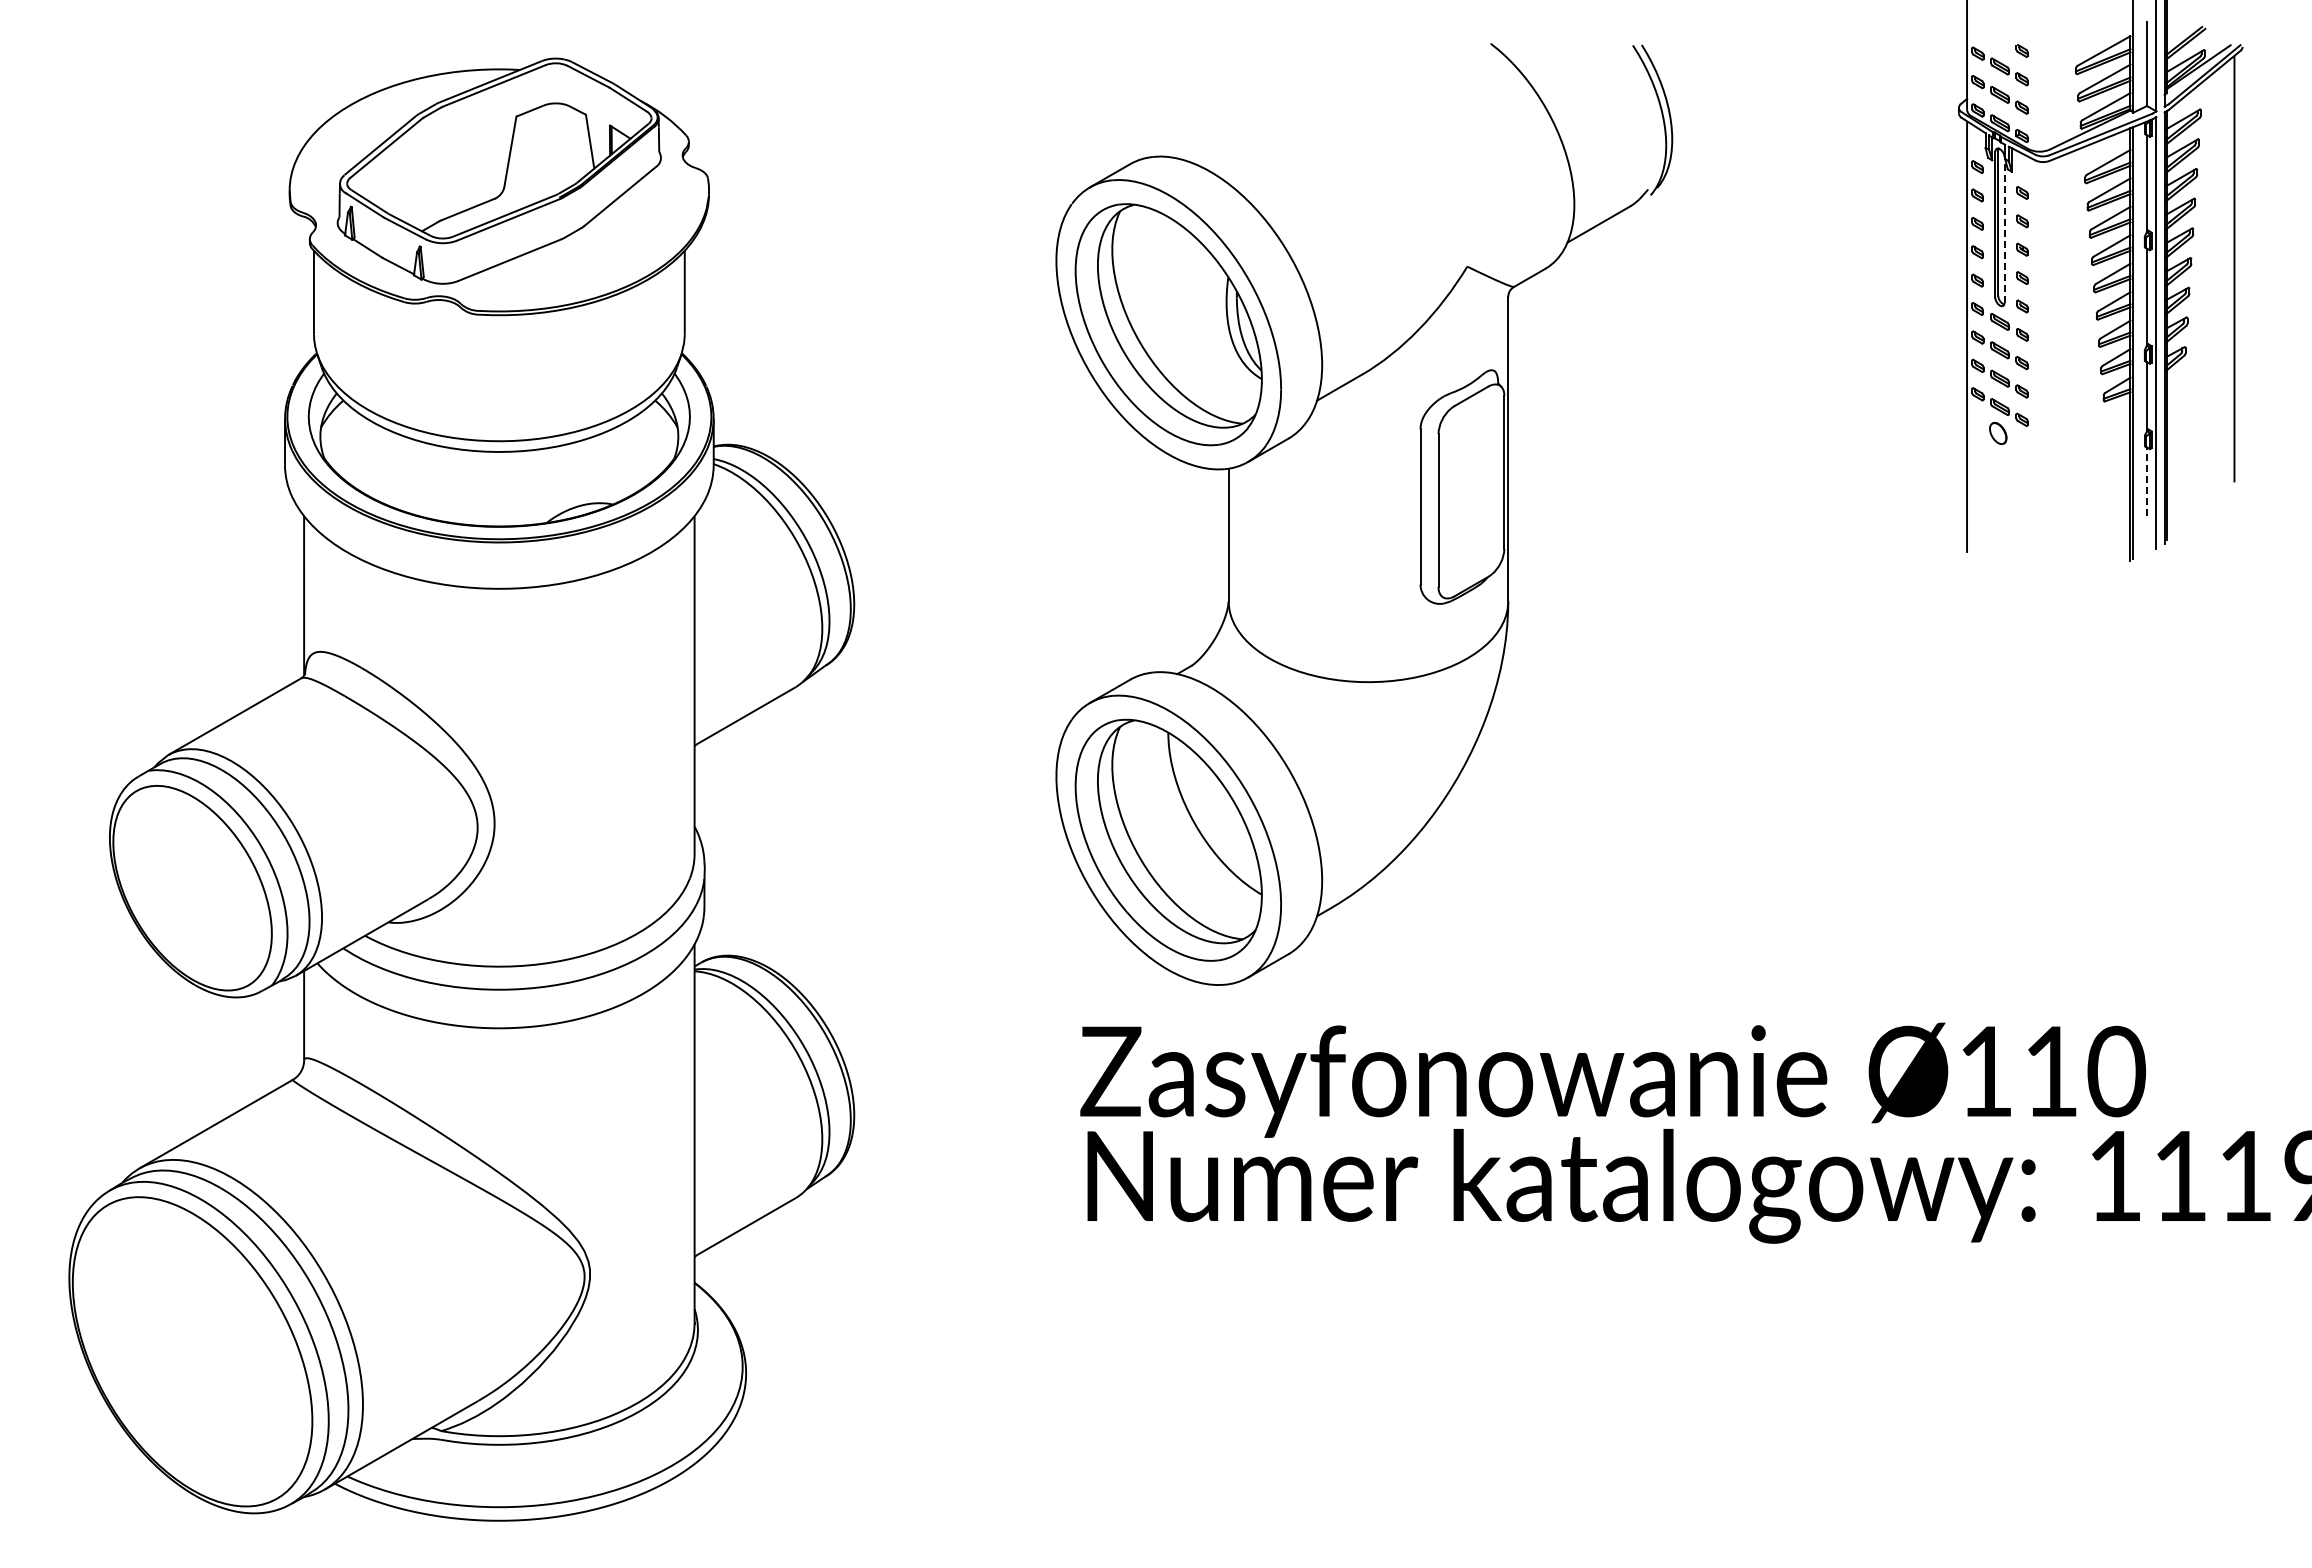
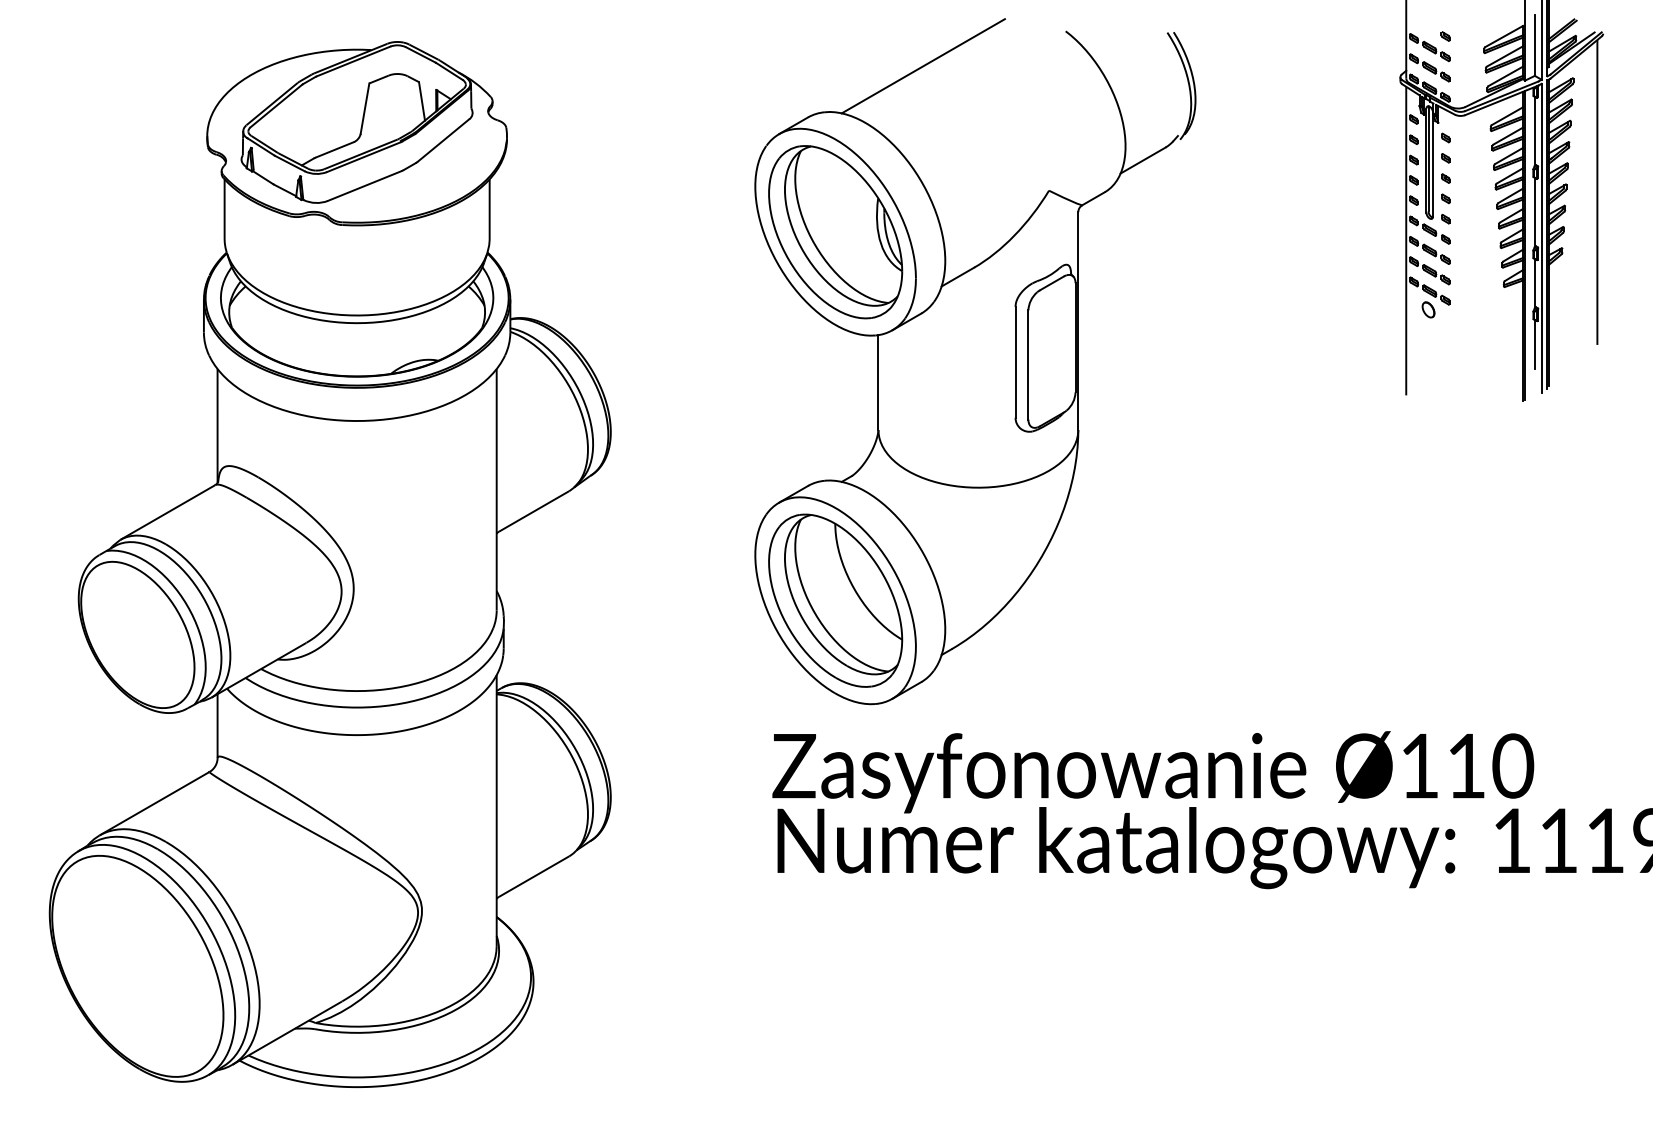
line: (1291, 92) -> (923, 66), added
line: (2004, 230) -> (1433, 164), dashed -> solid
line: (2147, 481) -> (1535, 344), dashed -> solid

